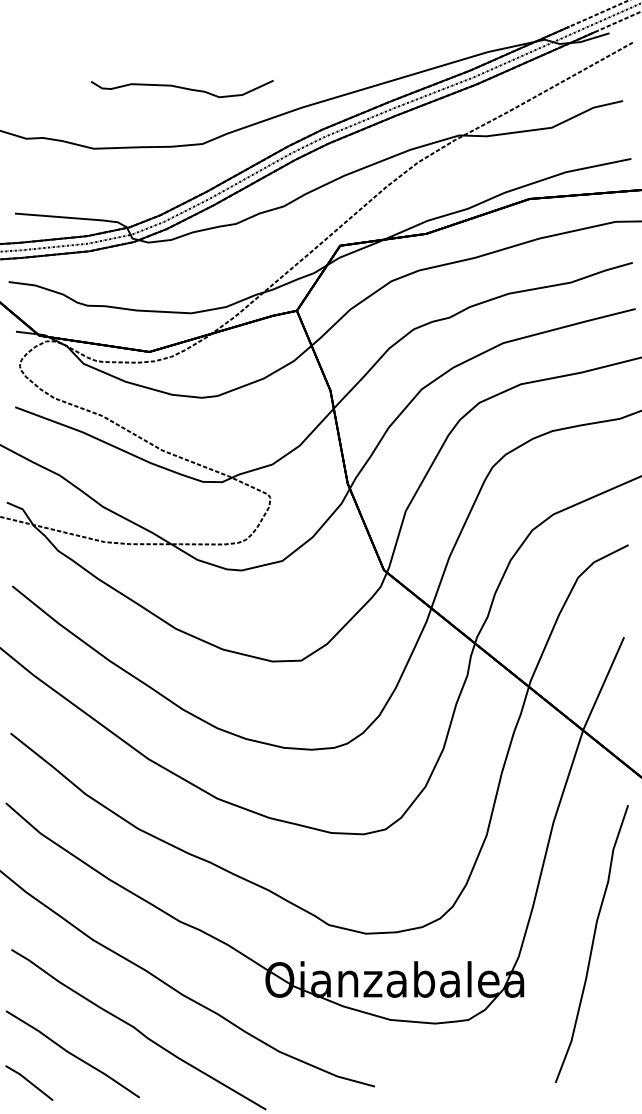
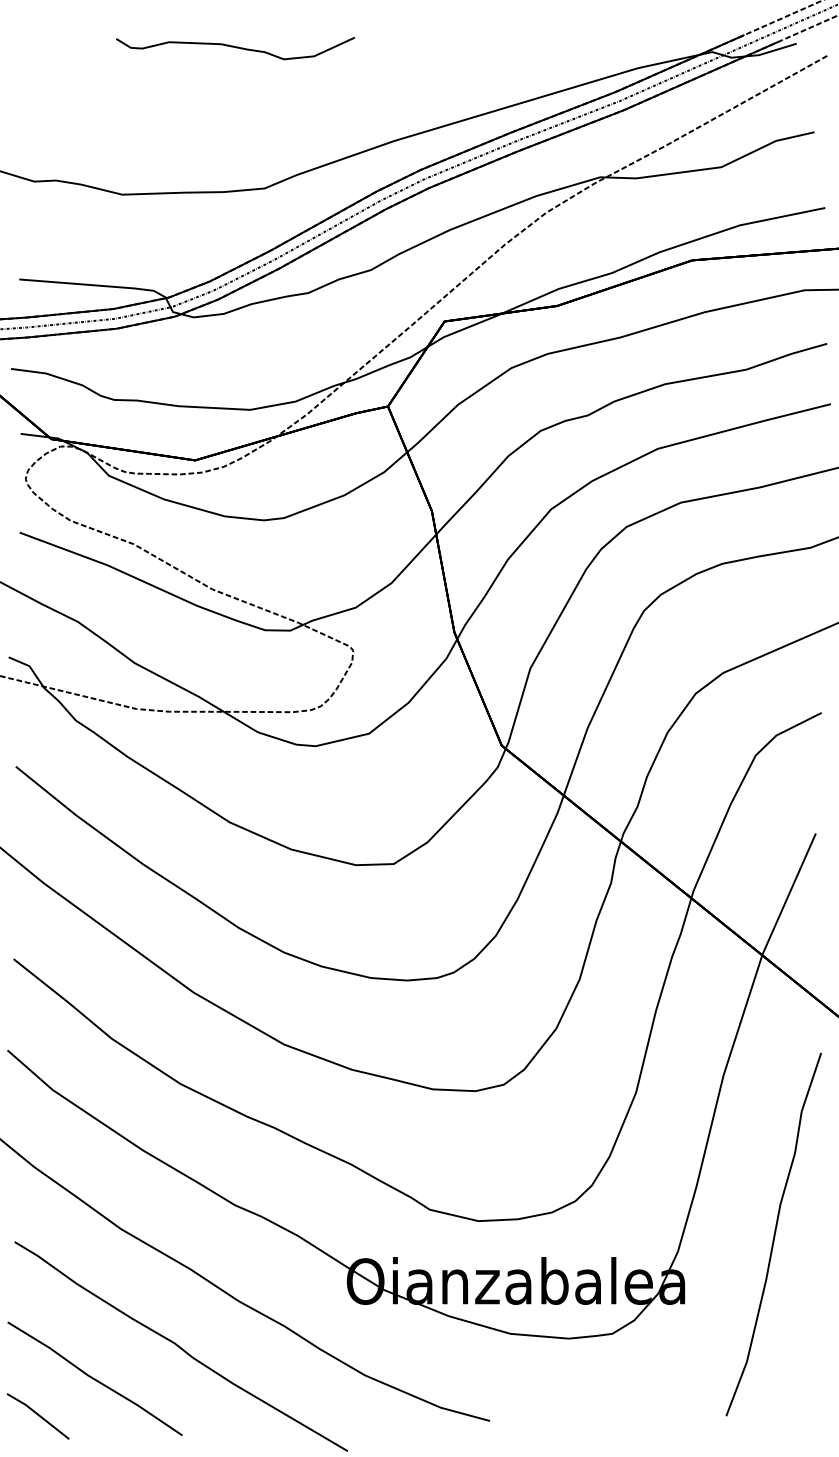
part: (181, 89) -> (234, 49), moved

